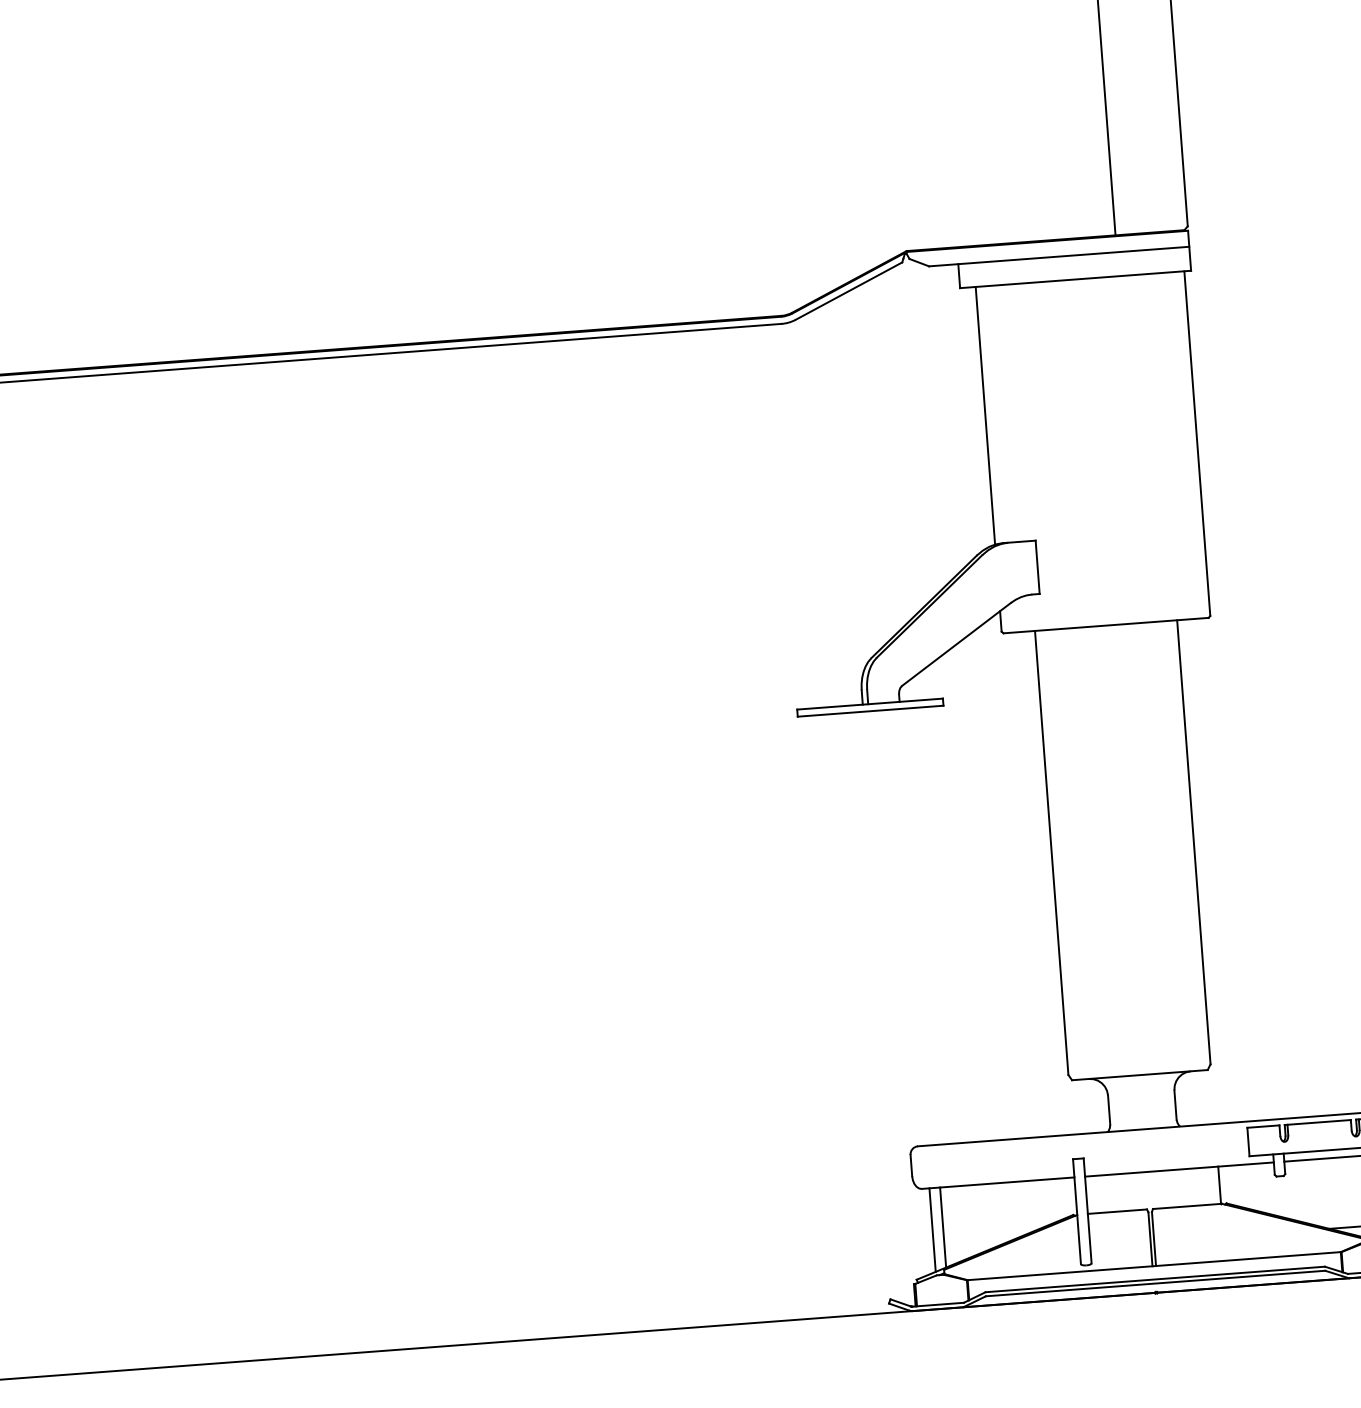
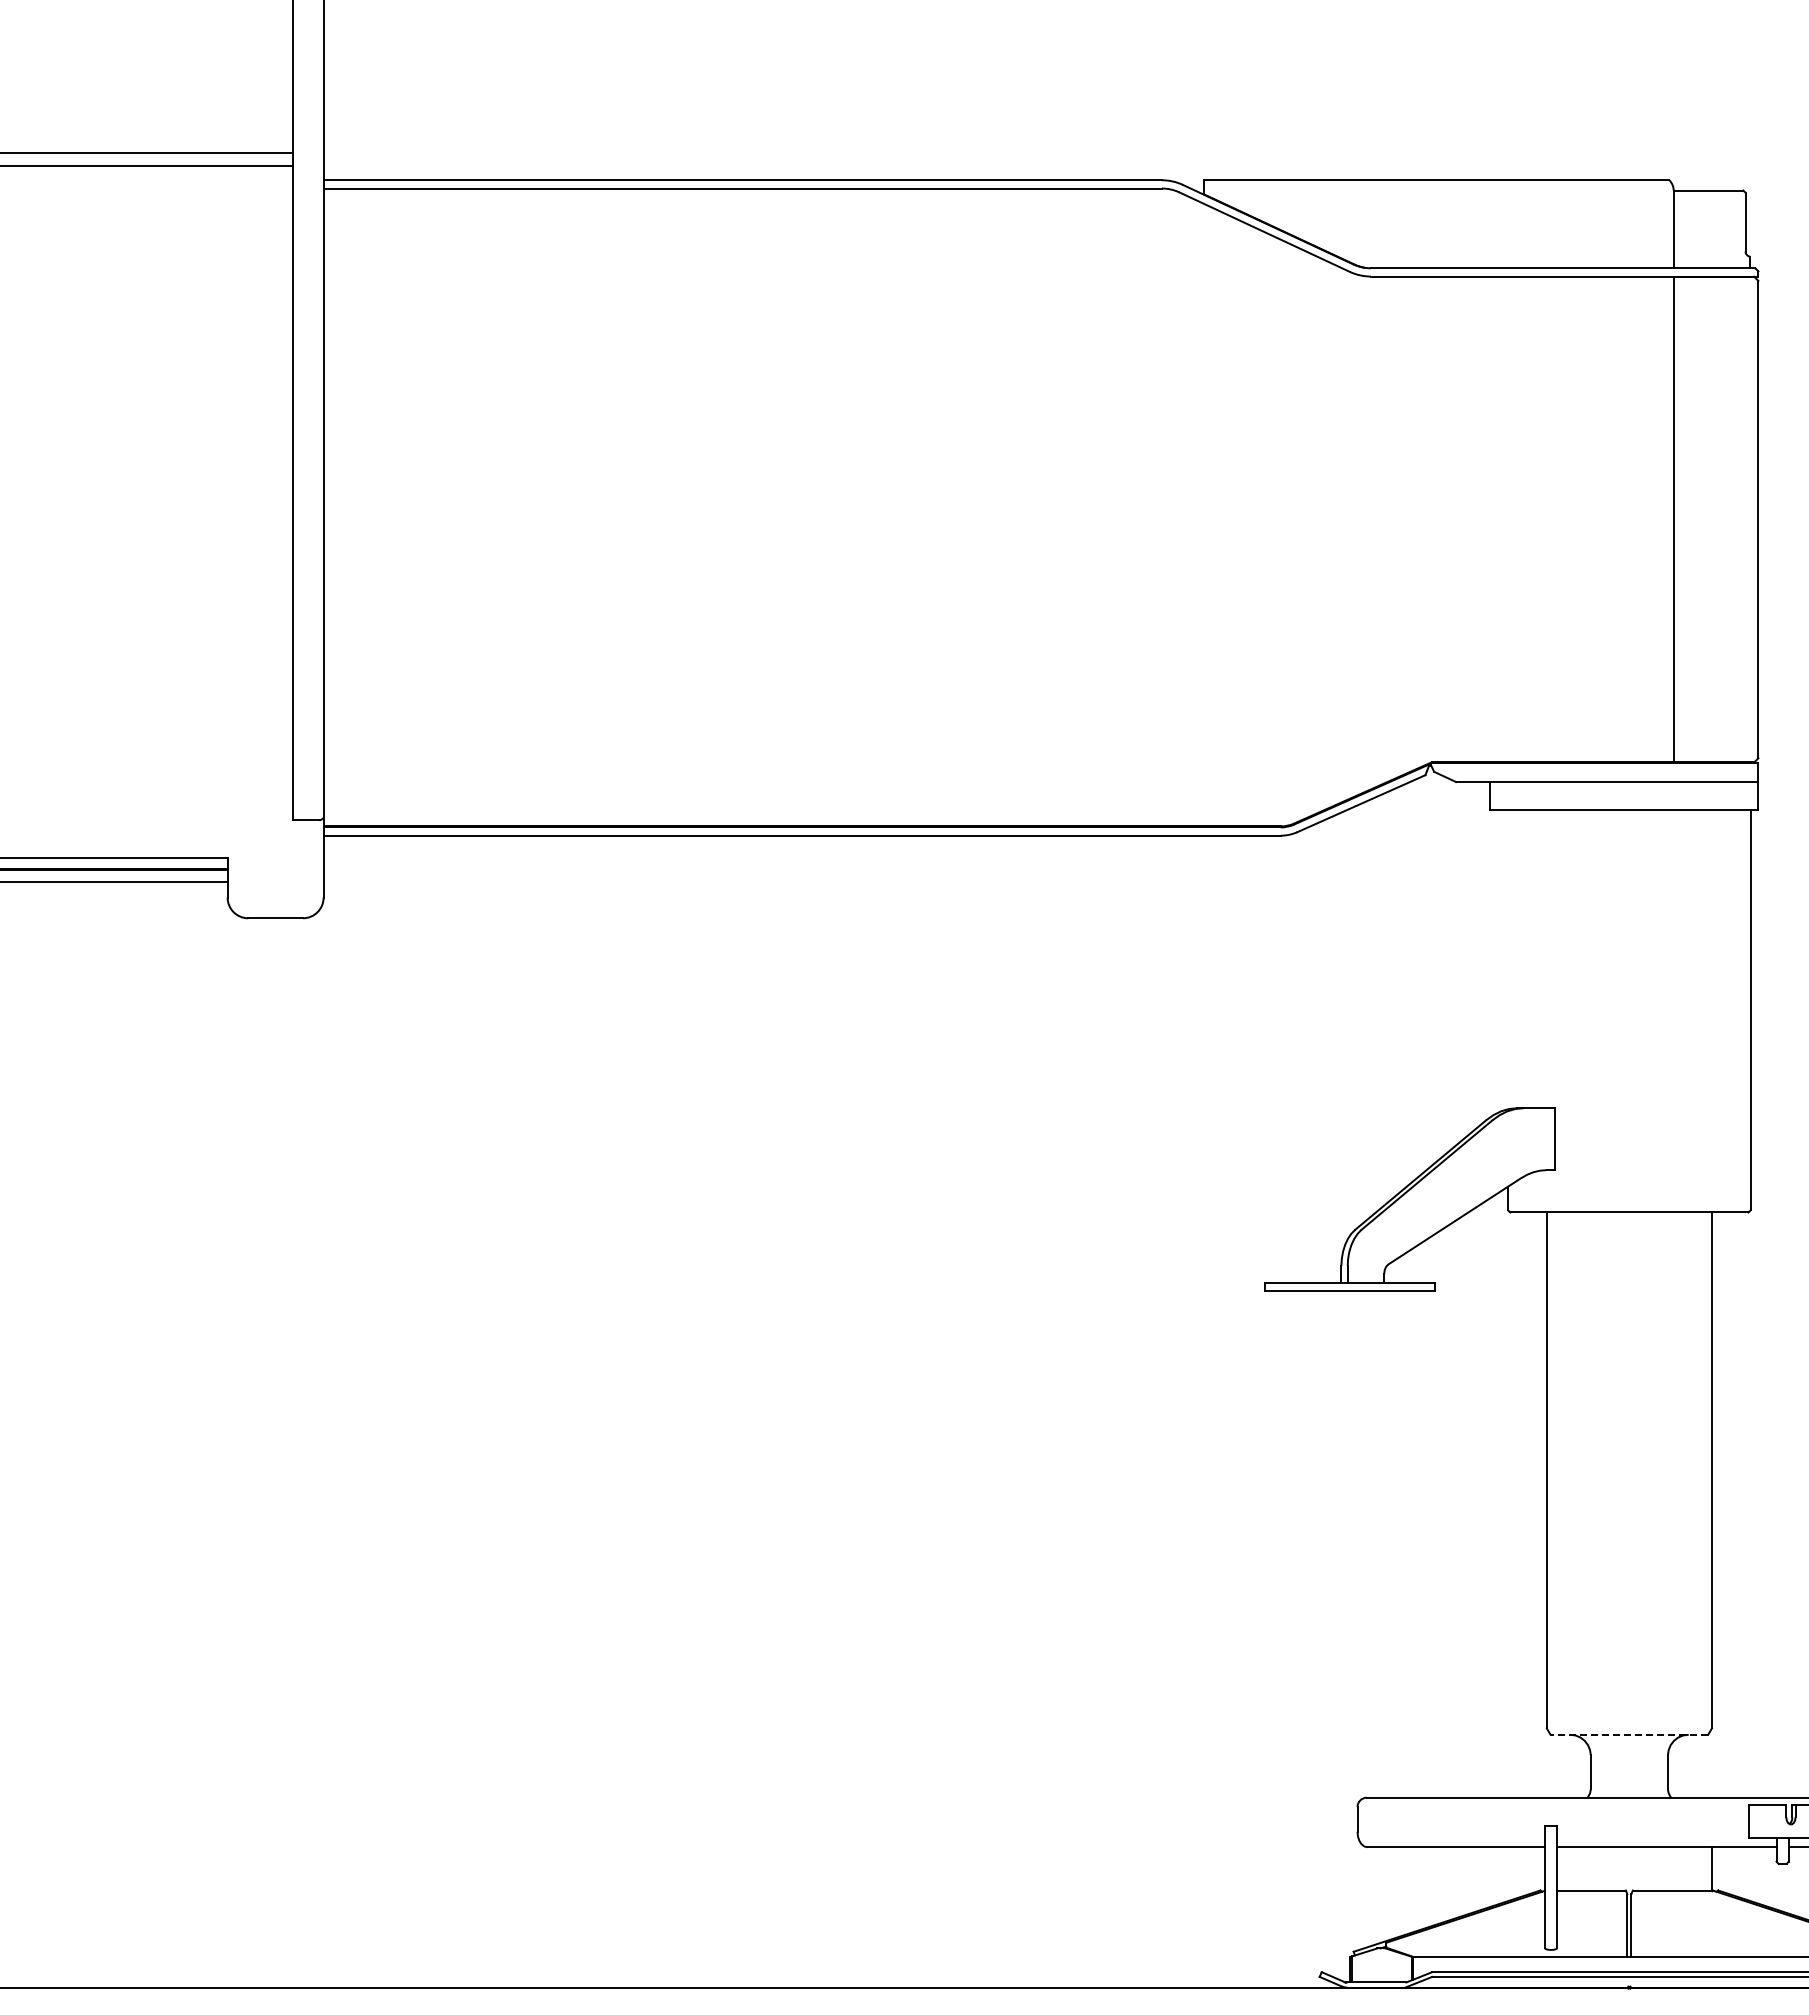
line: (985, 415) -> (1508, 959), removed
line: (1139, 1074) -> (1629, 1734), solid -> dashed
line: (942, 1227) -> (1388, 1893), removed
line: (932, 1229) -> (1376, 1895), removed

